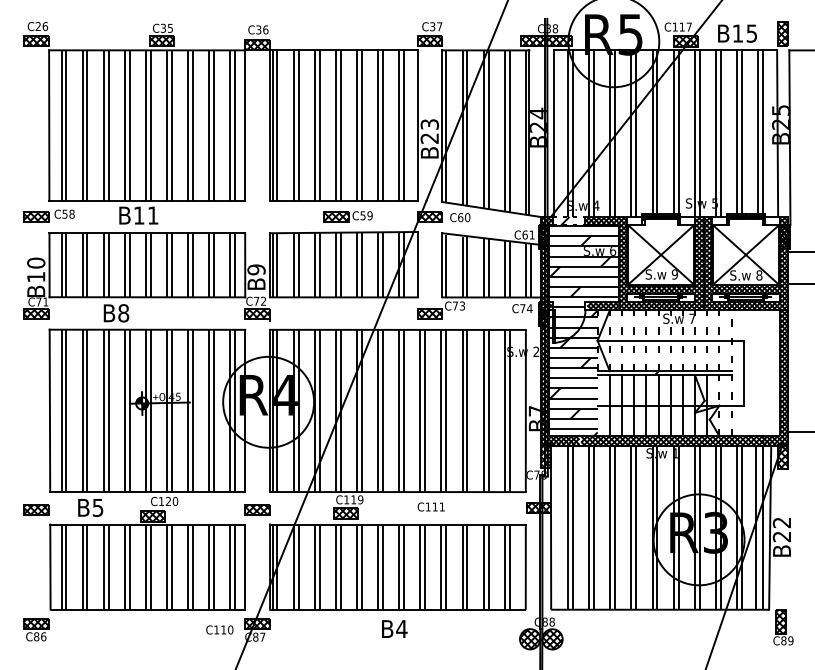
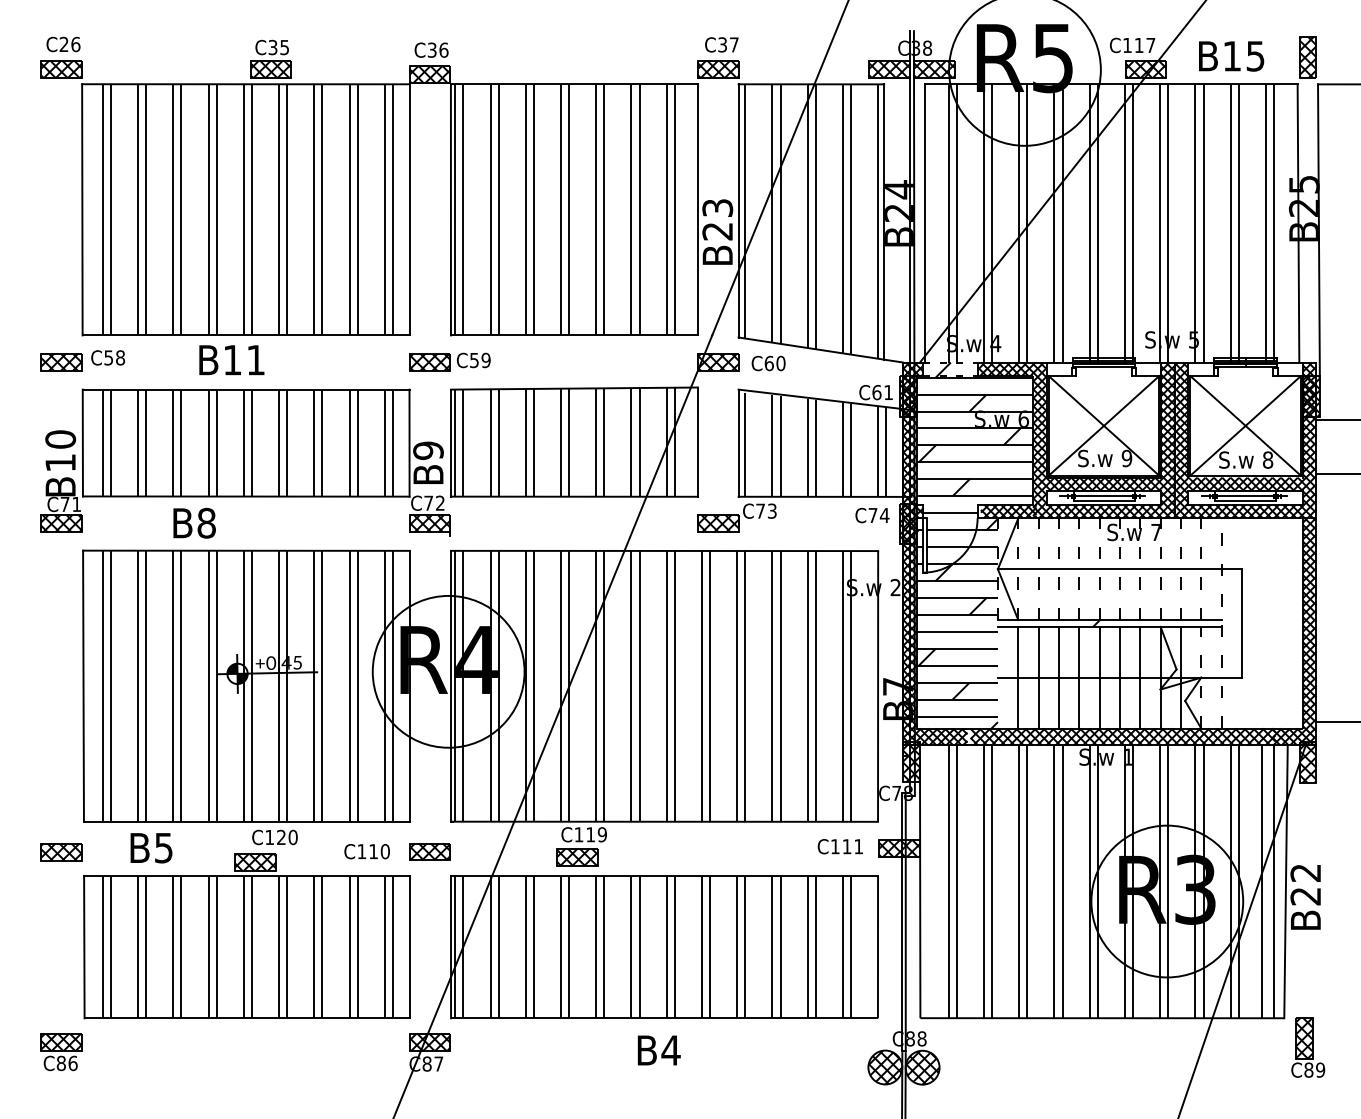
part: (347, 216) -> (448, 361), moved
text: (430, 506) -> (839, 845), moved
text: (219, 629) -> (366, 850), moved

